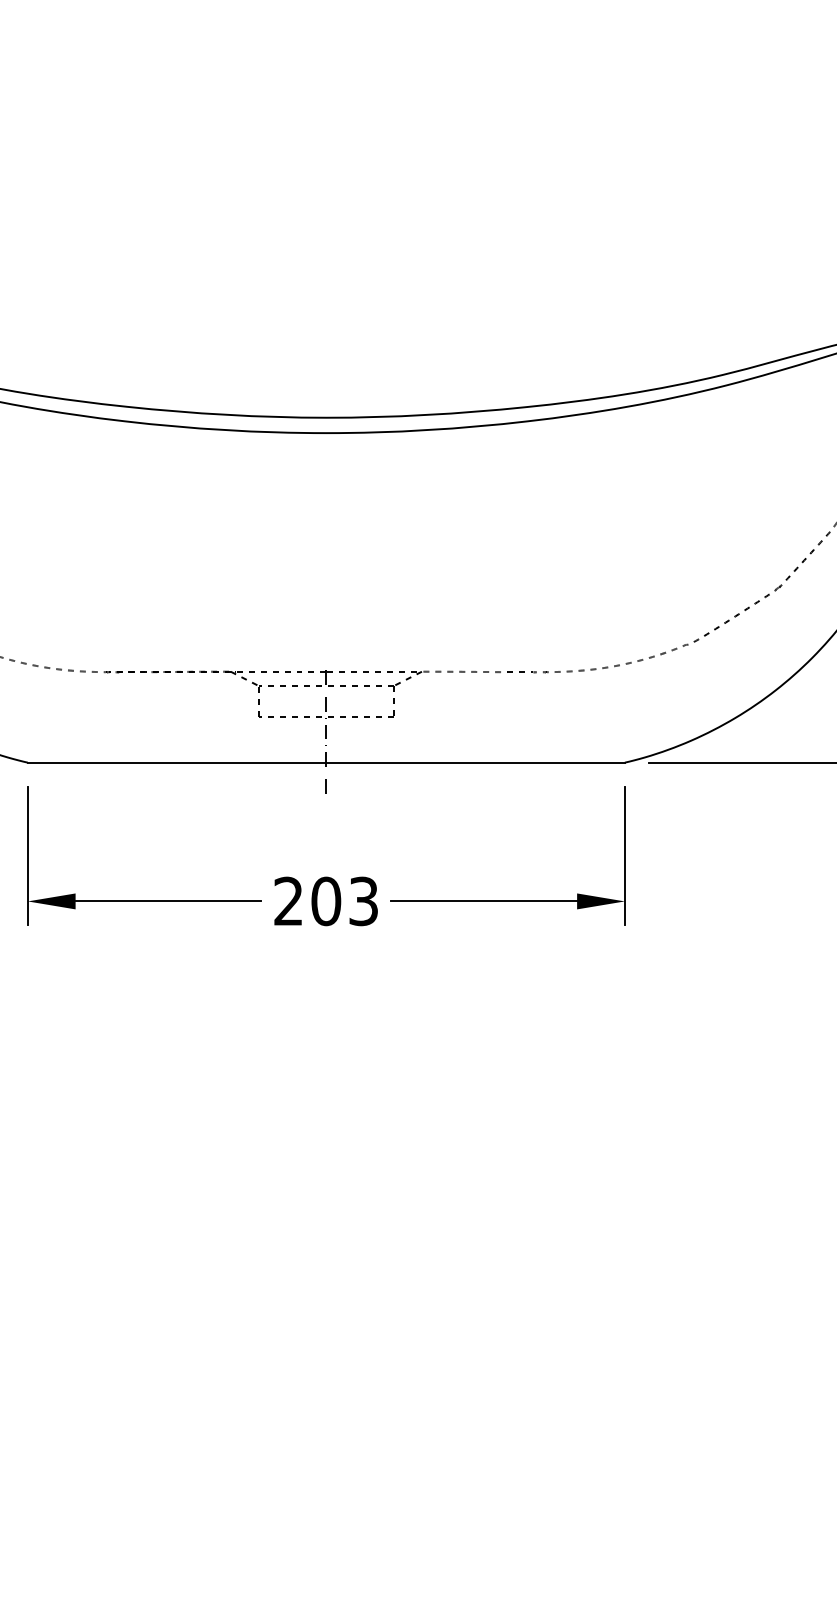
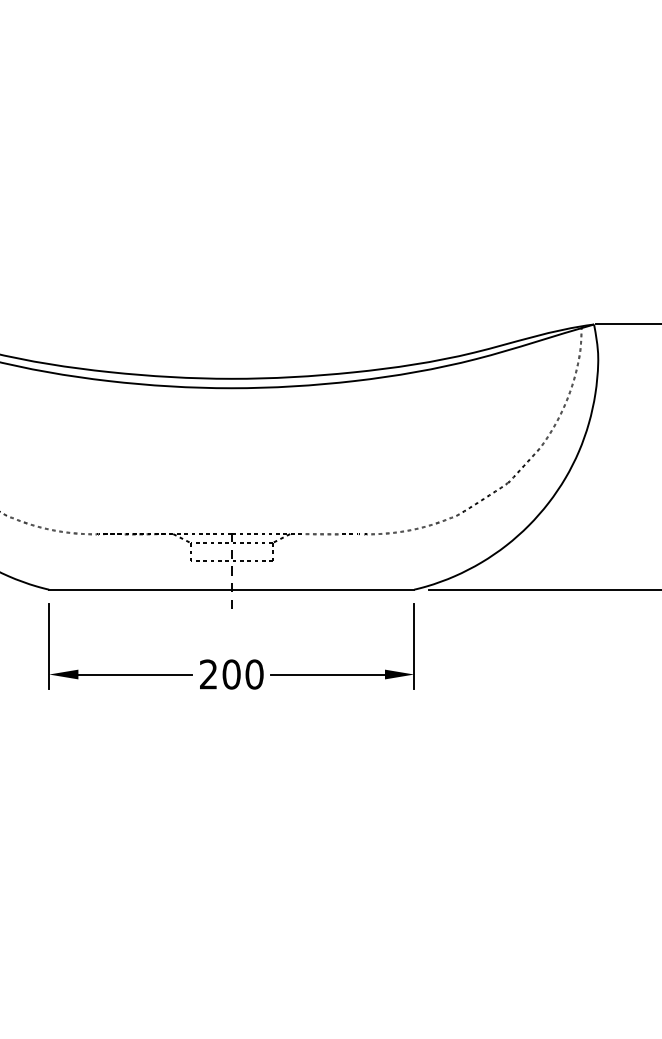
text: (363, 901) -> (254, 674), 203 -> 200

